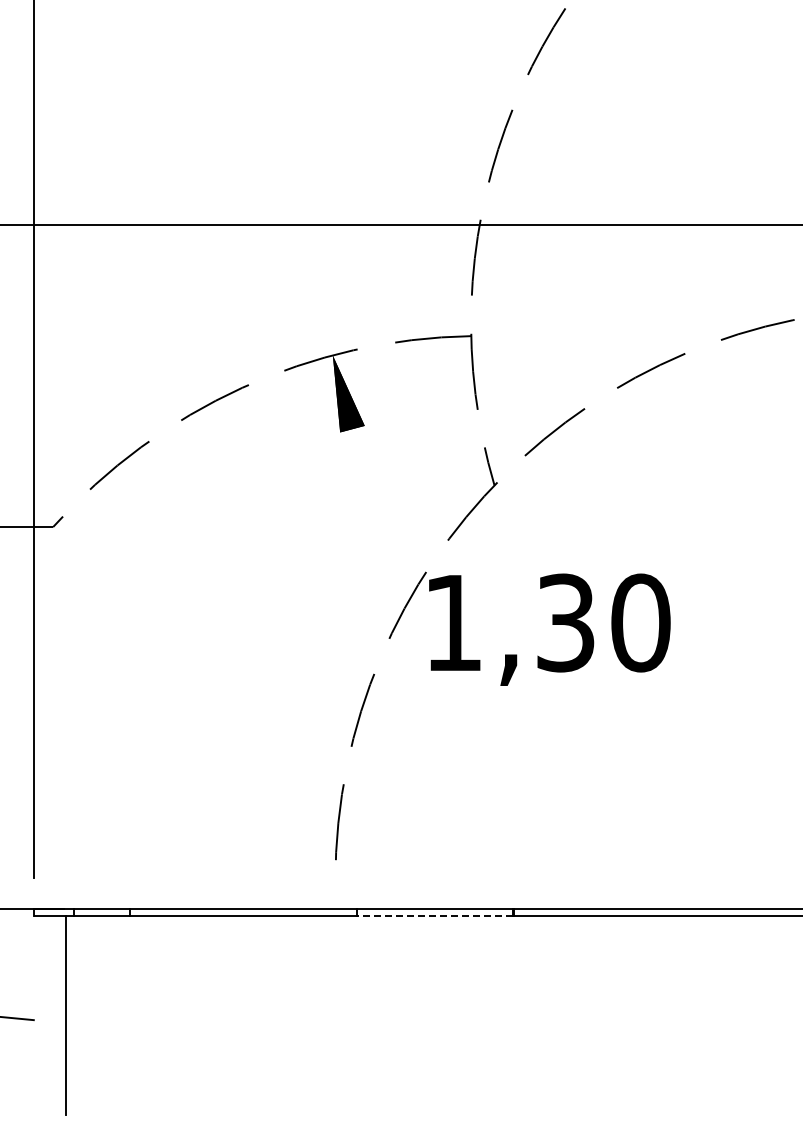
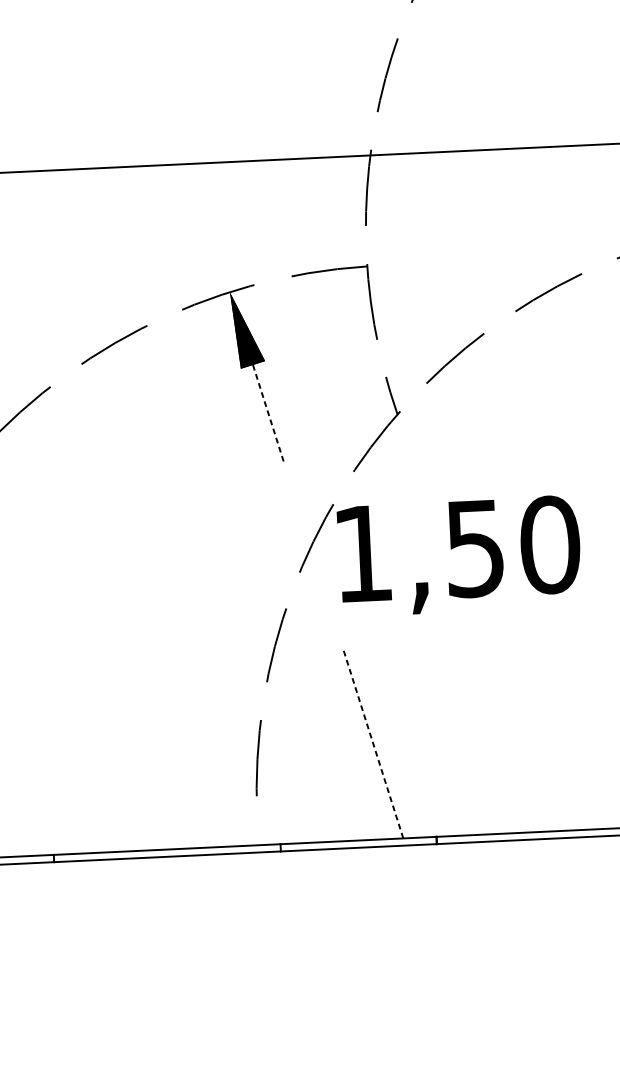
line: (365, 478) -> (268, 413), added
text: (565, 622) -> (474, 548), 1,30 -> 1,50
line: (454, 813) -> (373, 744), added
line: (434, 916) -> (357, 847), dashed -> solid

